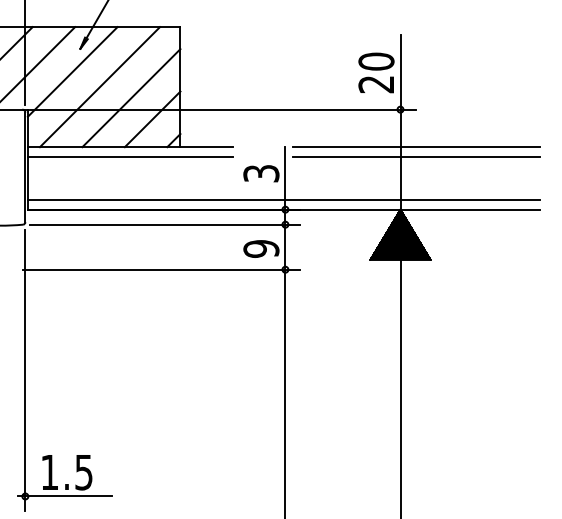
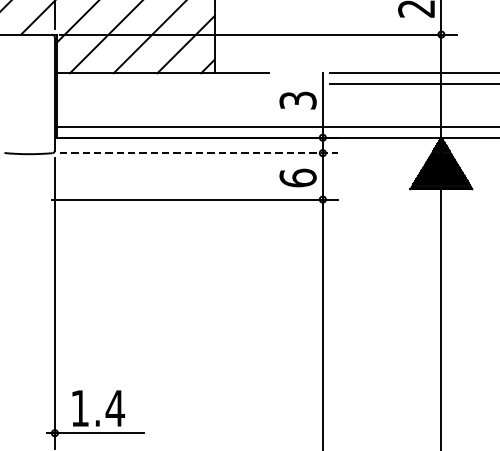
line: (129, 157) -> (162, 83), removed
line: (165, 224) -> (199, 152), solid -> dashed
text: (261, 248) -> (298, 177), 9 -> 6
text: (83, 472) -> (114, 408), 1.5 -> 1.4

